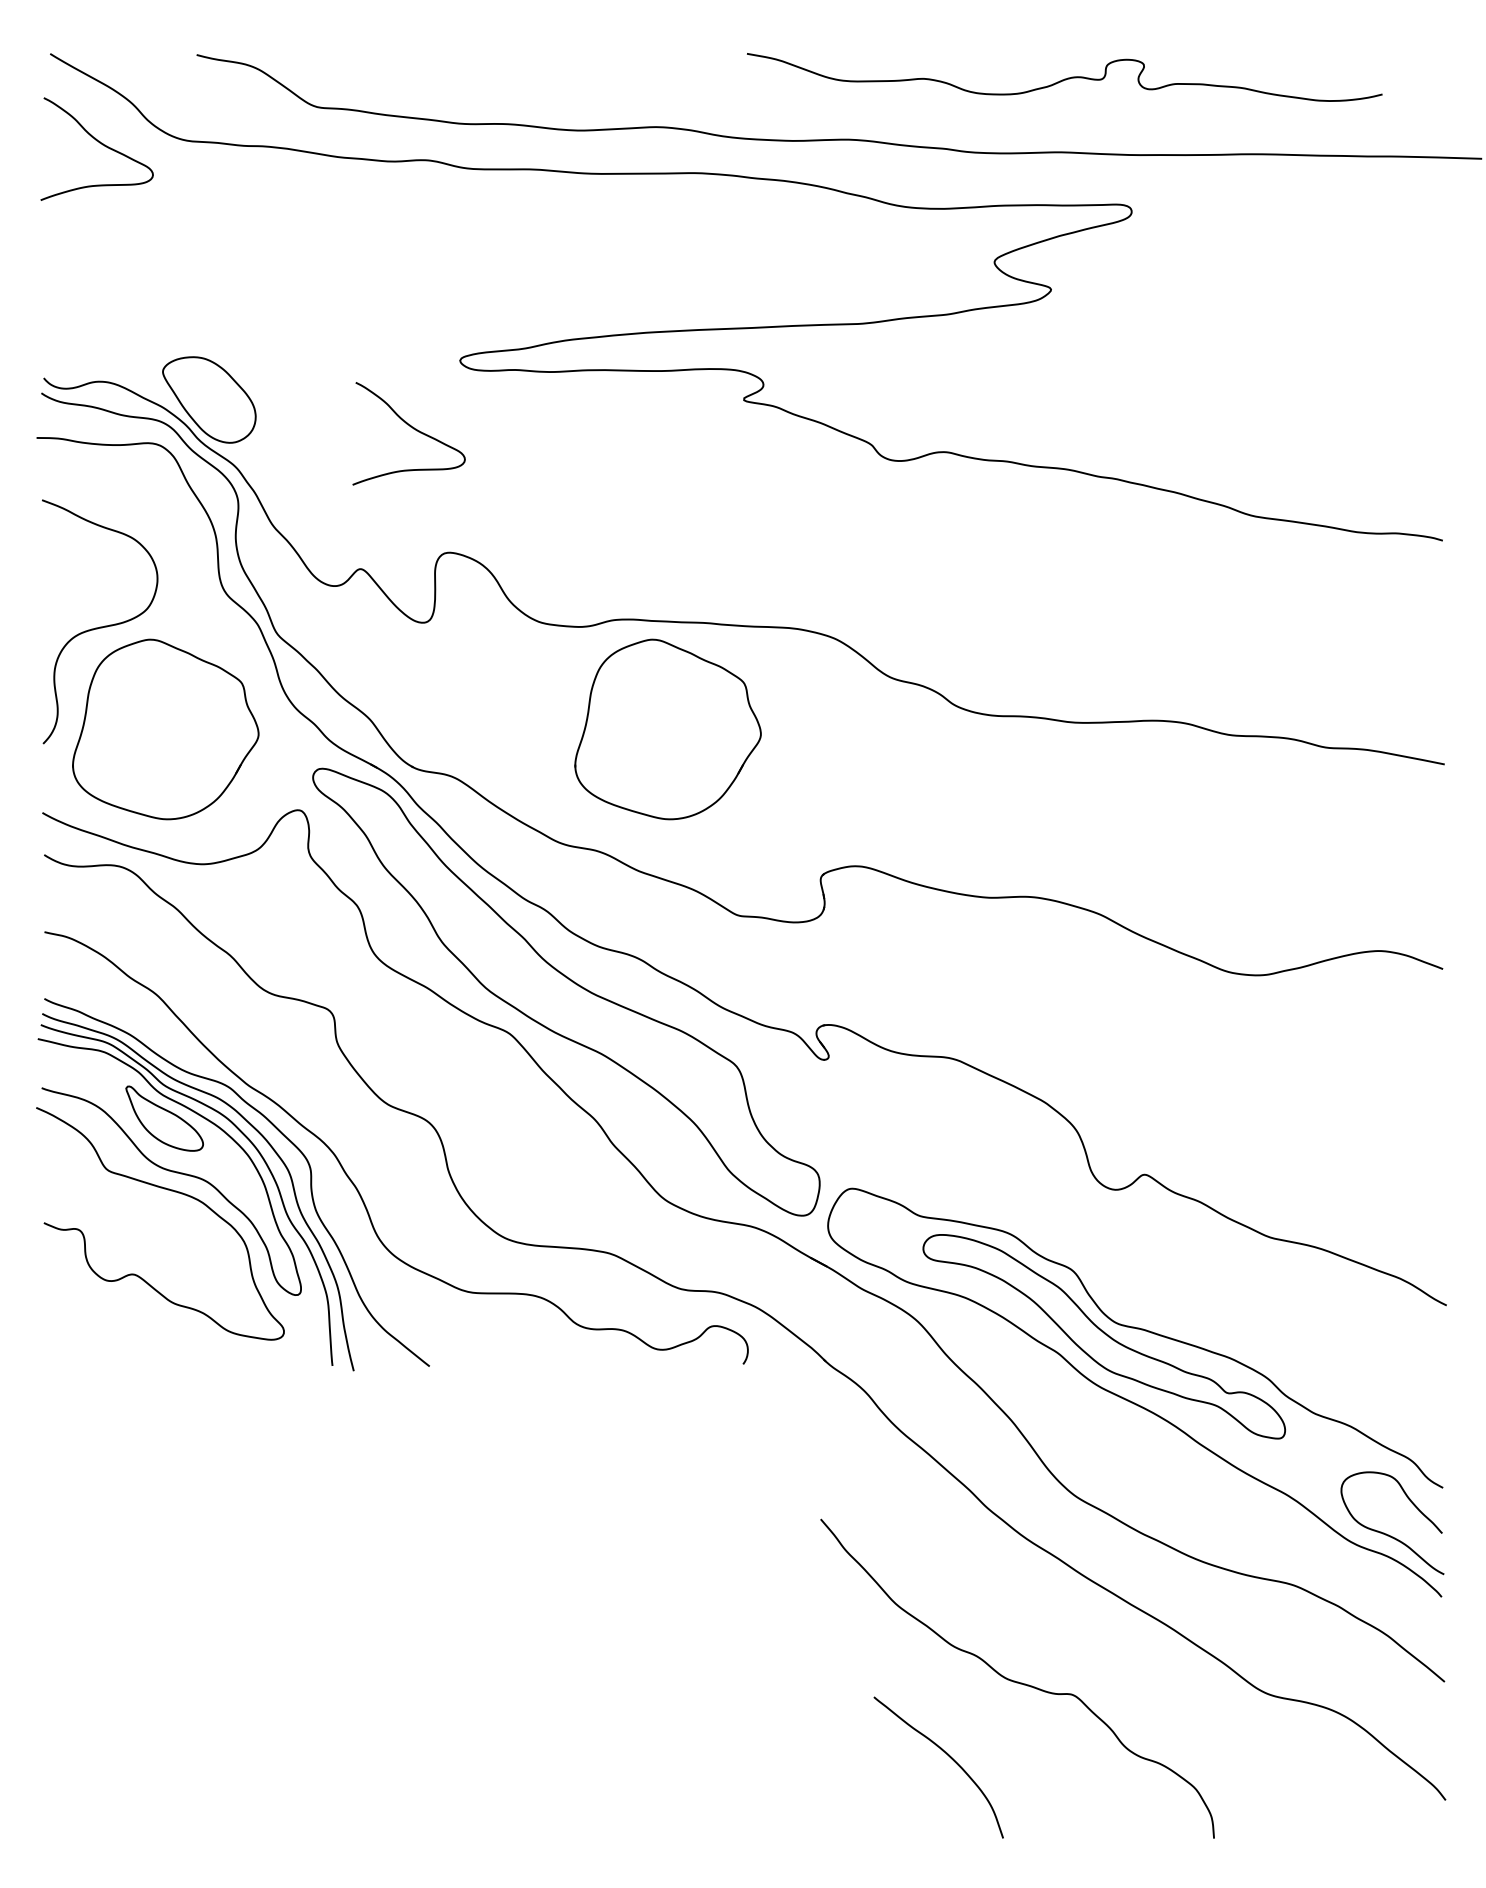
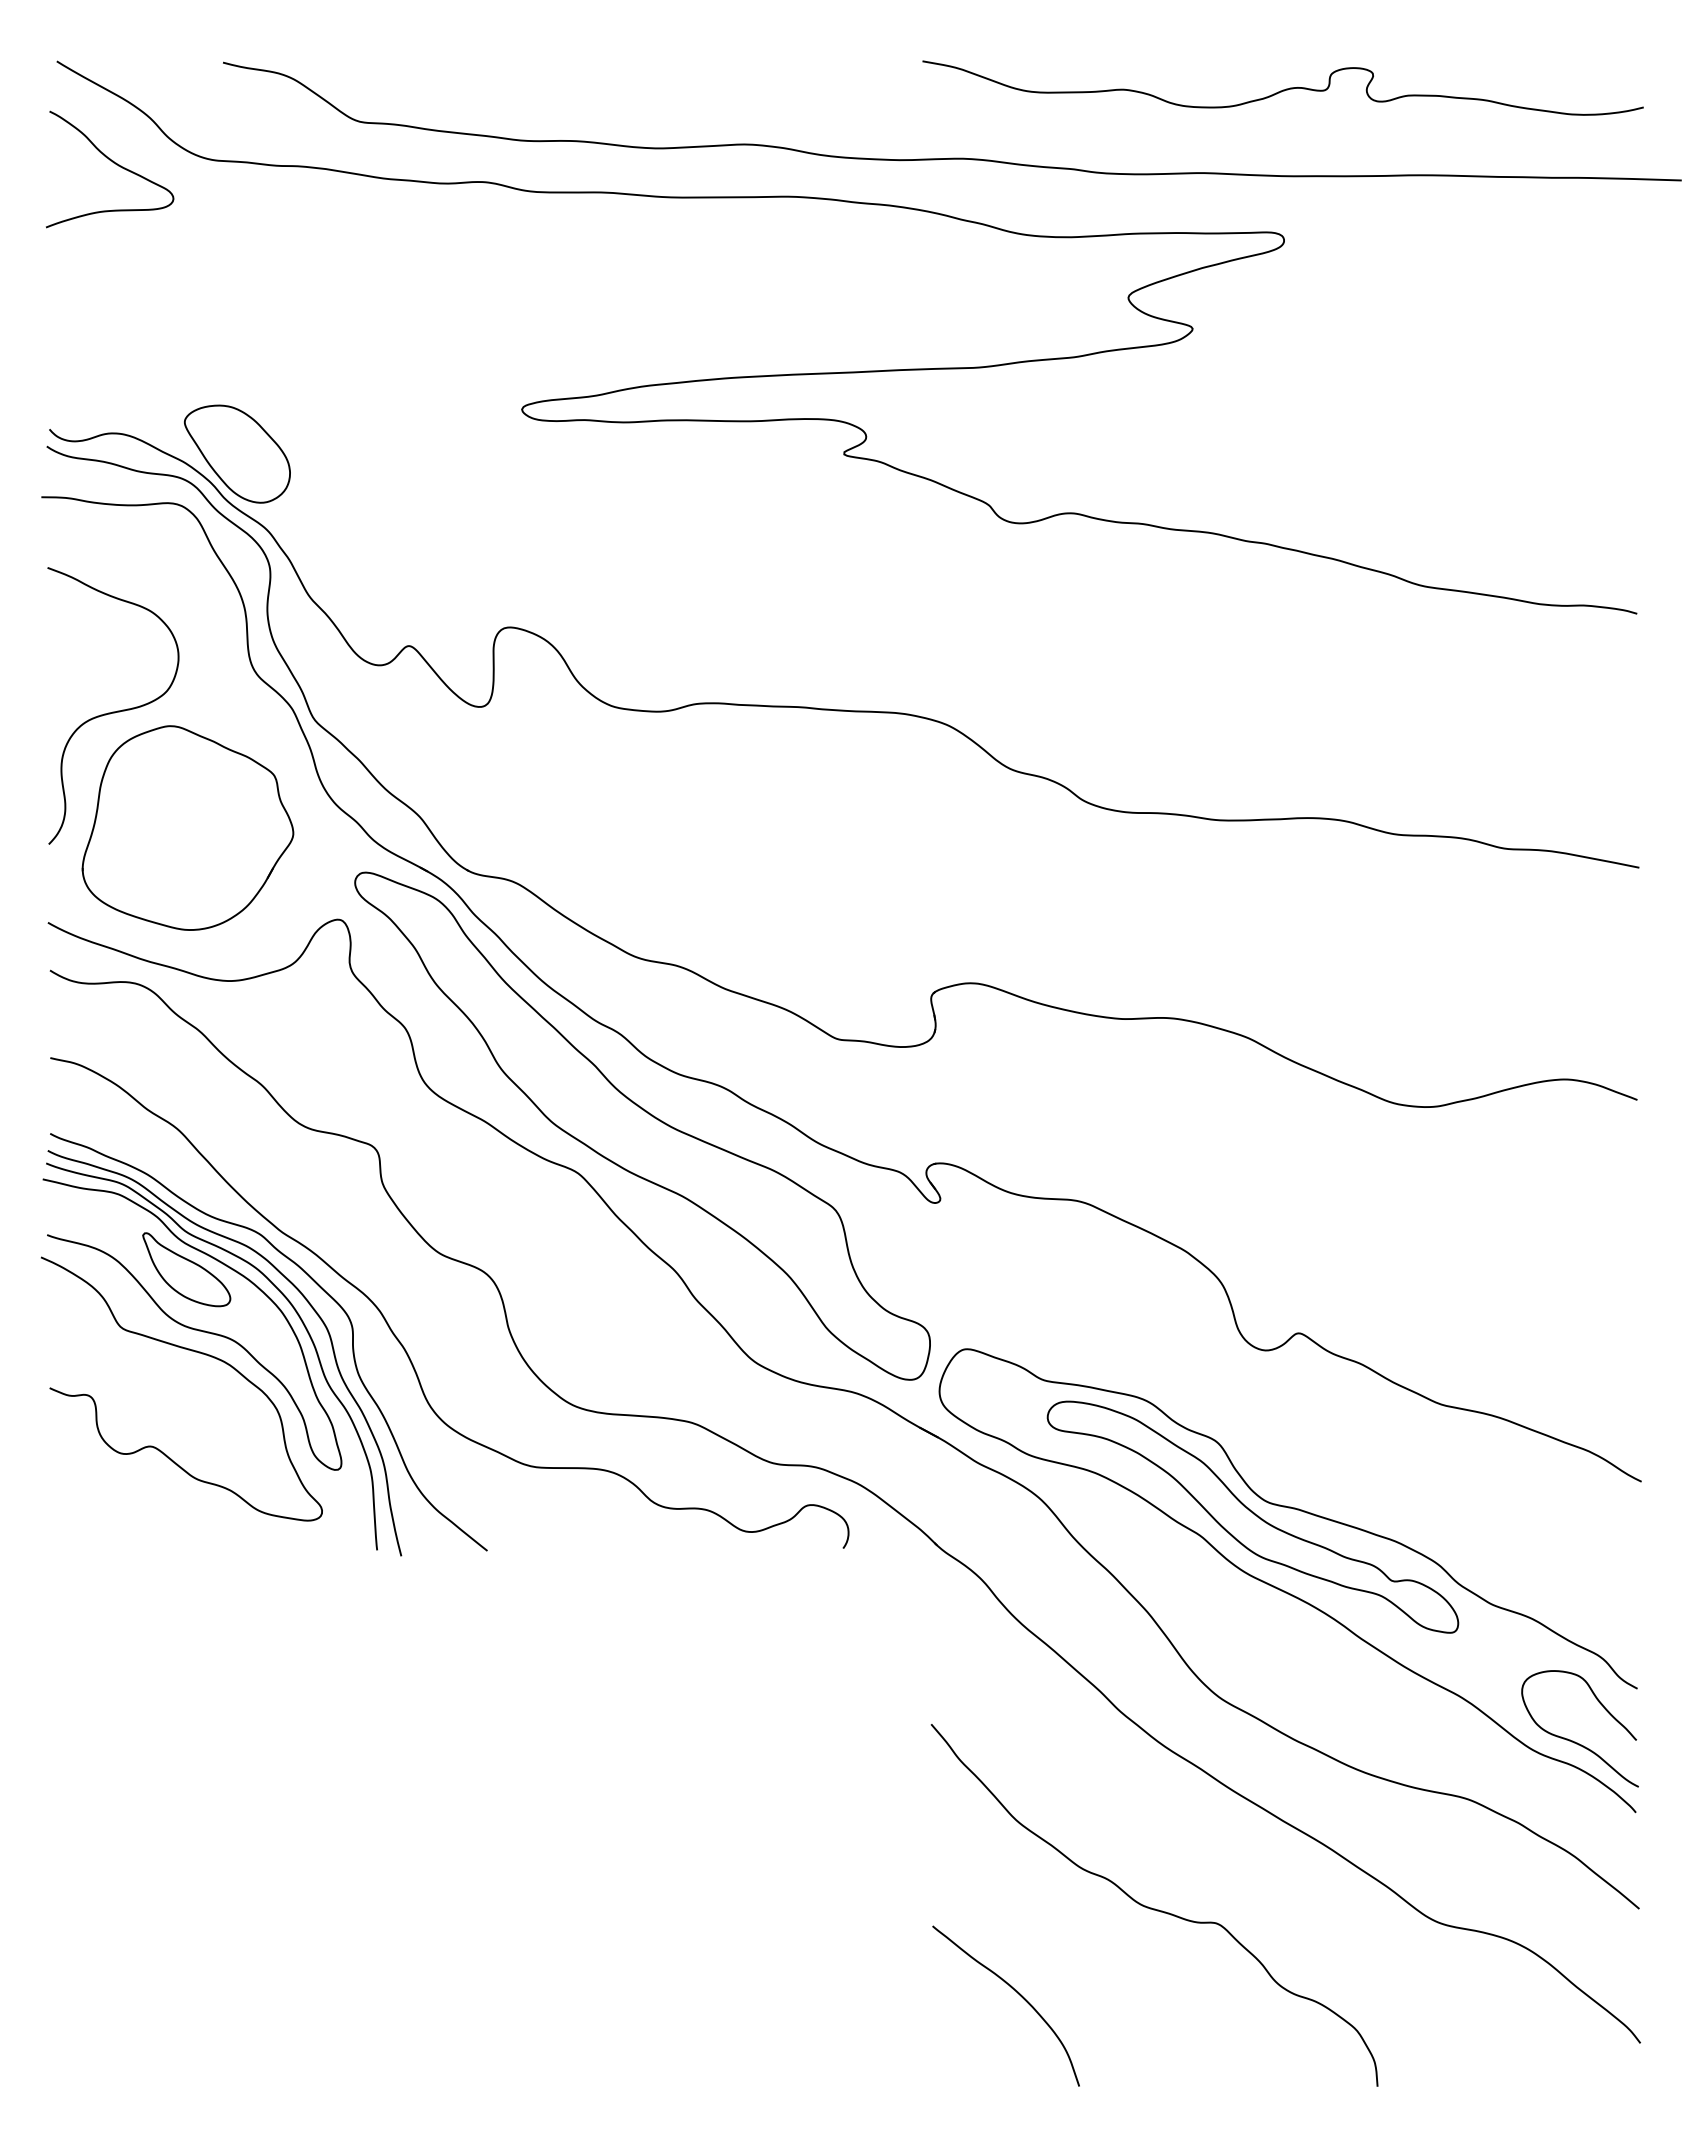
curve: (1065, 78) -> (1283, 89), moved
curve: (412, 428) -> (467, 486), removed
part: (667, 728) -> (757, 827), removed
curve: (948, 1756) -> (1017, 1993), moved

